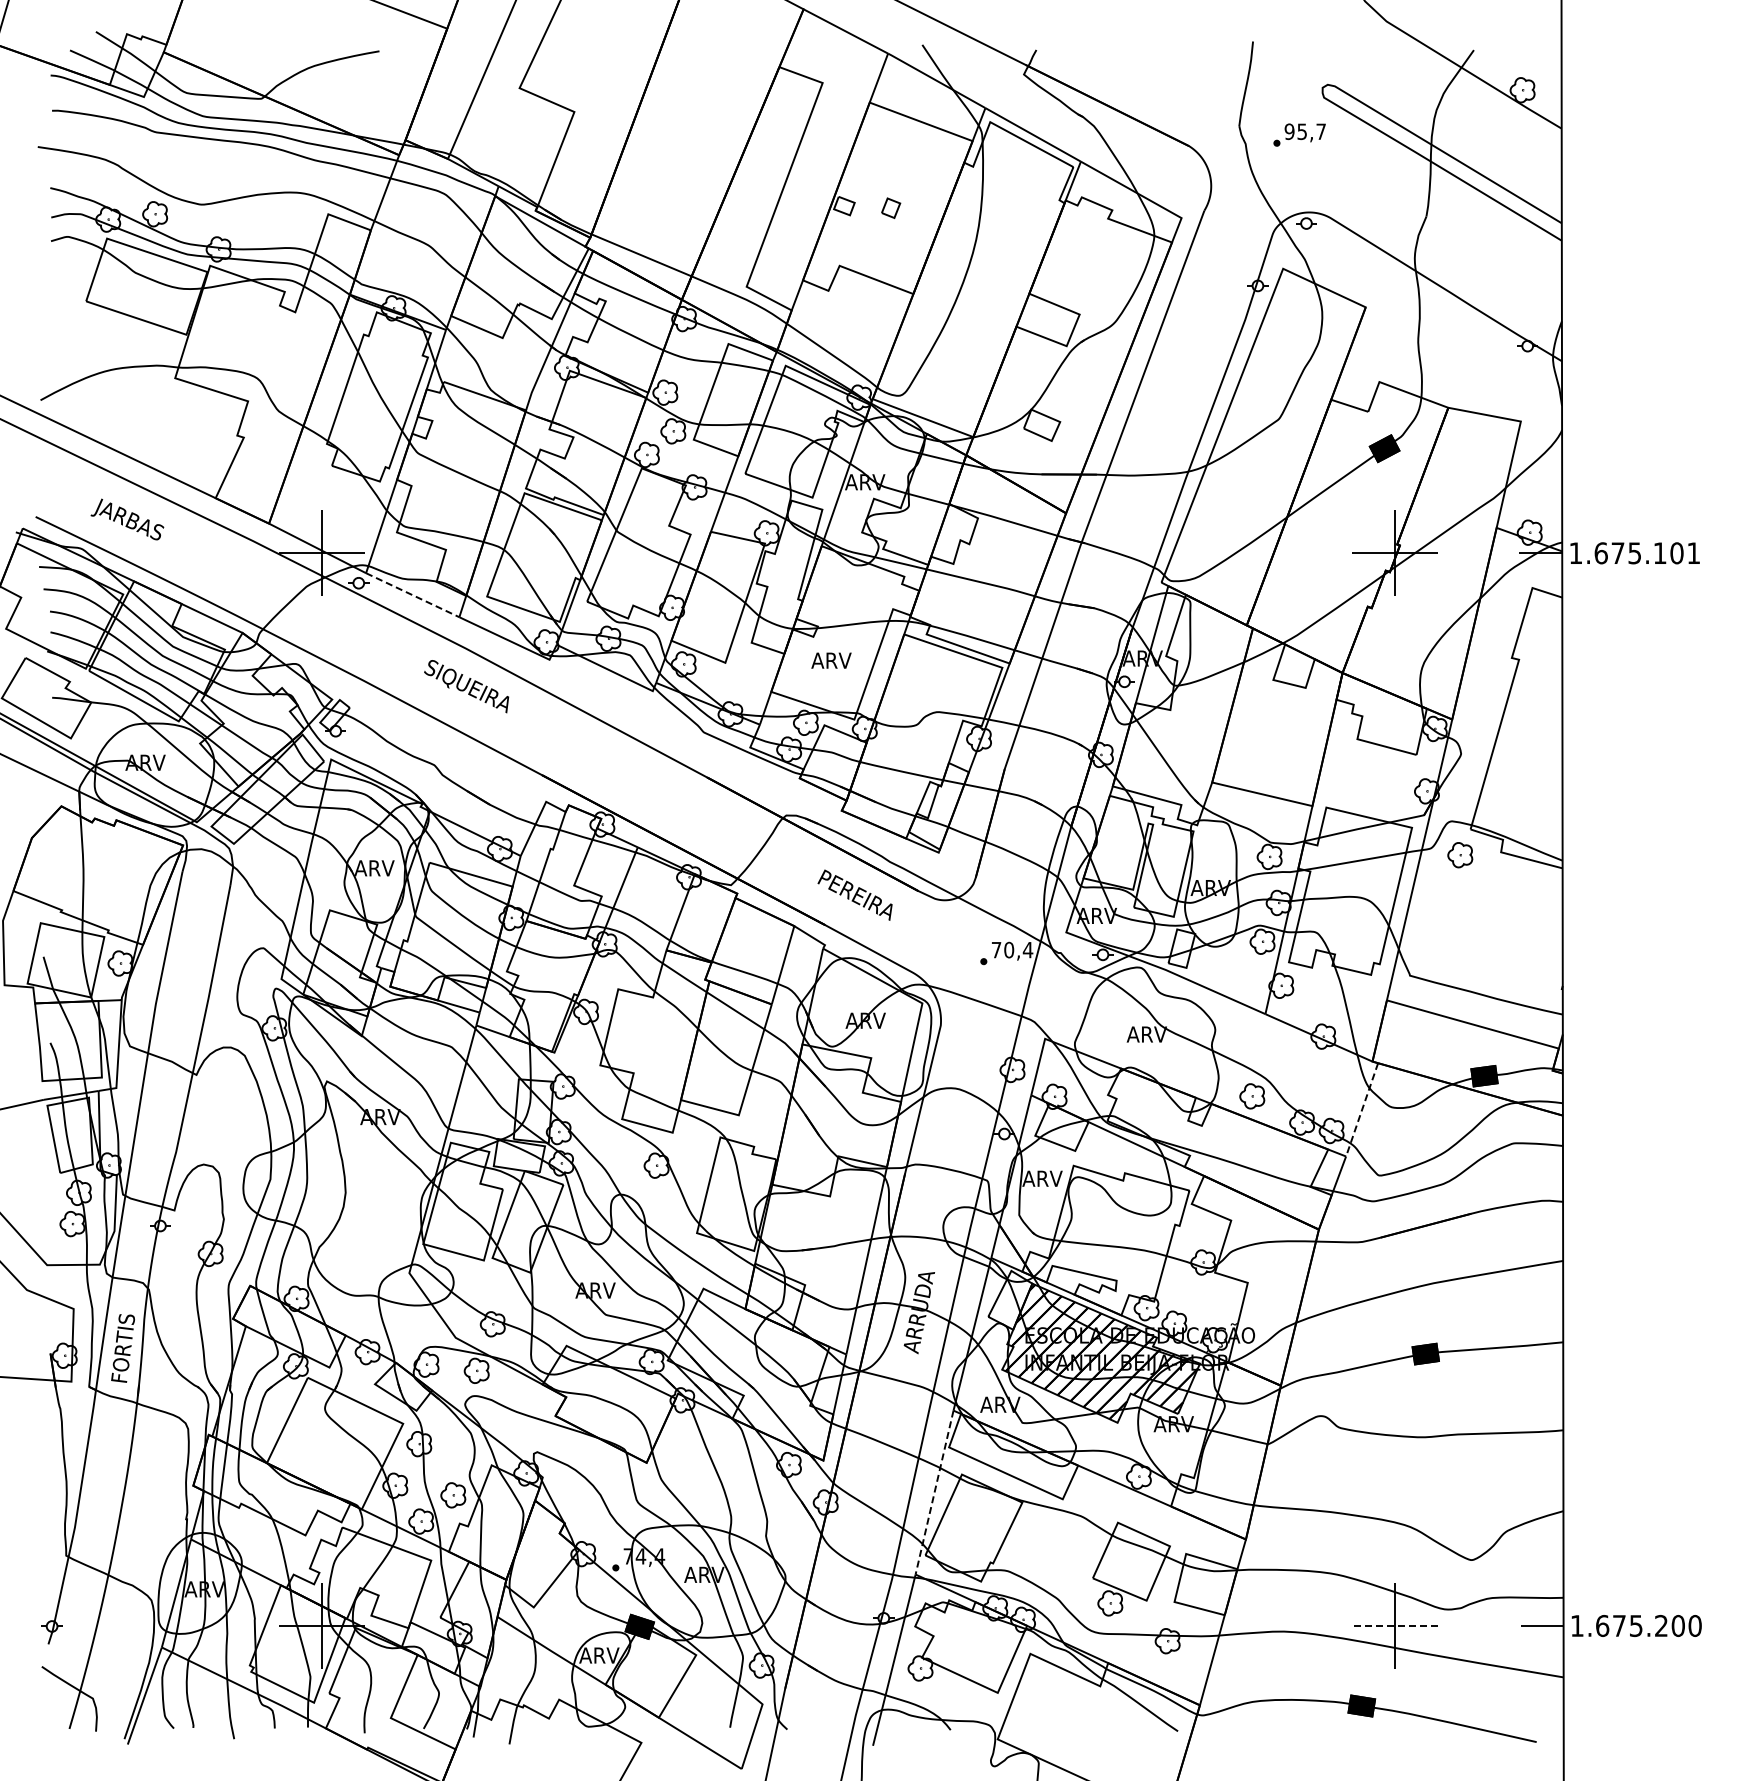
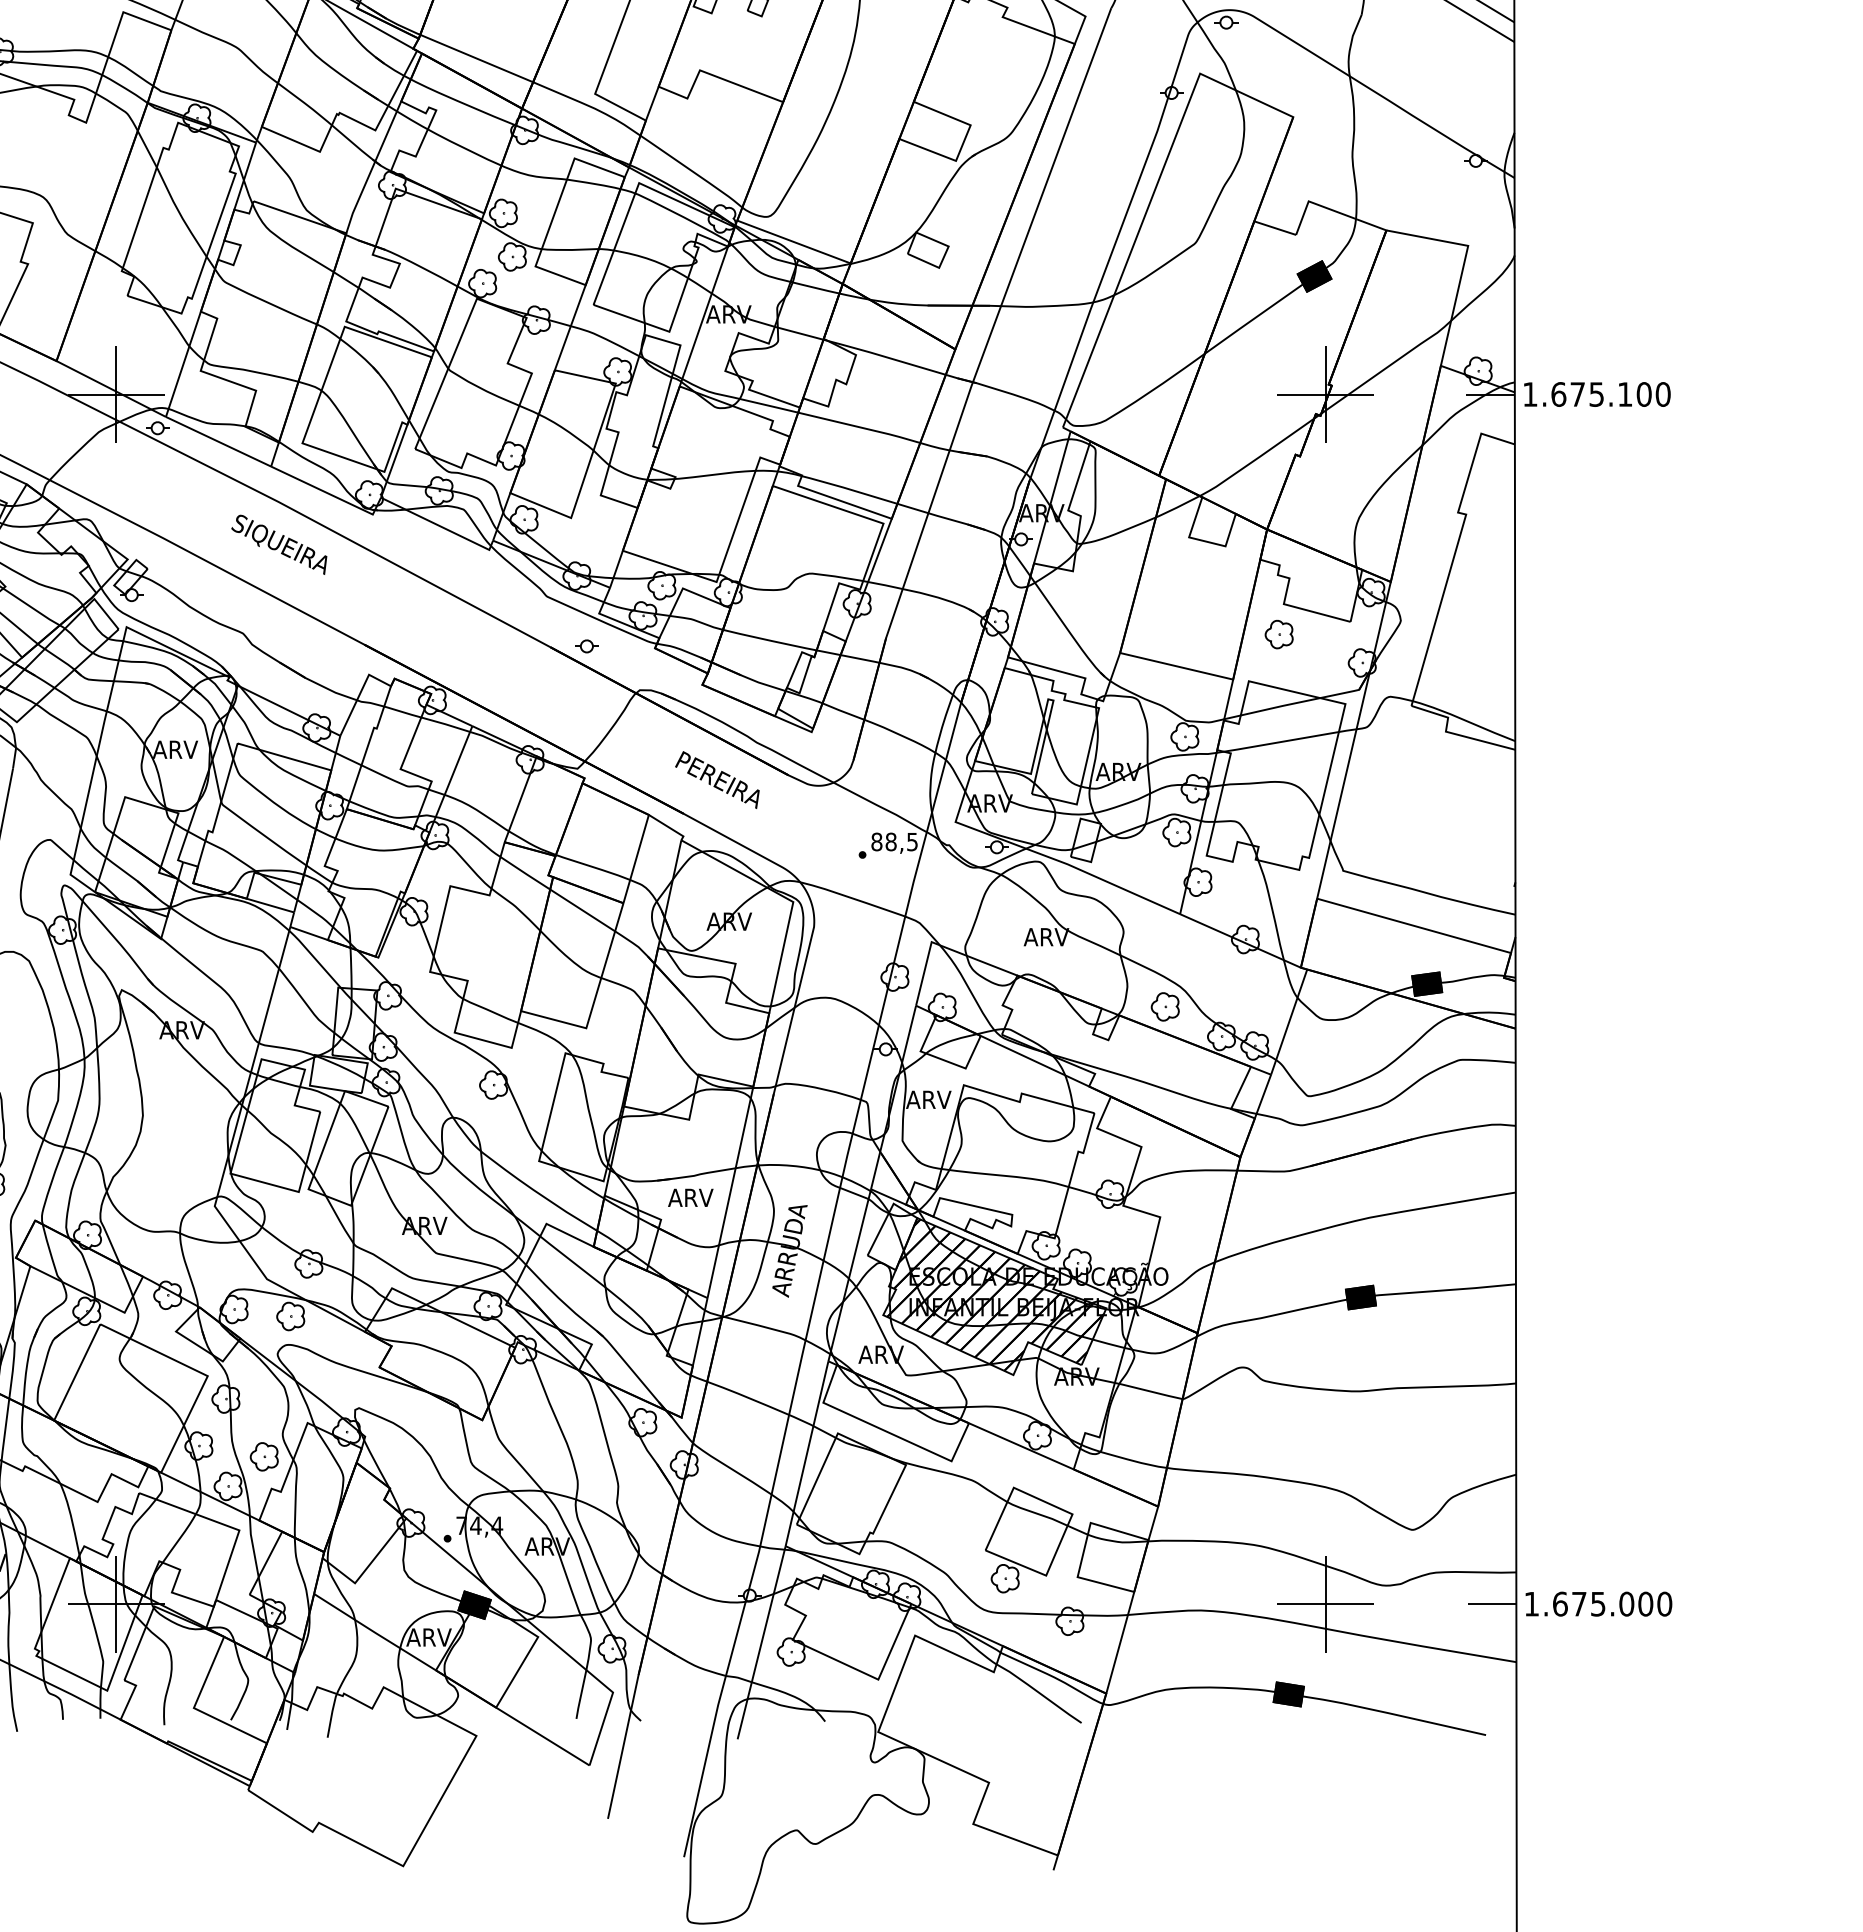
text: (1693, 553) -> (1662, 394), 1.675.101 -> 1.675.100
line: (412, 595) -> (218, 442), dashed -> solid
text: (831, 660) -> (690, 1197), moved
part: (739, 776) -> (587, 646), added
part: (1460, 855) -> (1279, 634), moved
text: (1012, 949) -> (894, 841), 70,4 -> 88,5
line: (1361, 1110) -> (1288, 1022), dashed -> solid
line: (934, 1493) -> (806, 1454), dashed -> solid
line: (1394, 1625) -> (1325, 1603), dashed -> solid
text: (1661, 1626) -> (1626, 1604), 1.675.200 -> 1.675.000

